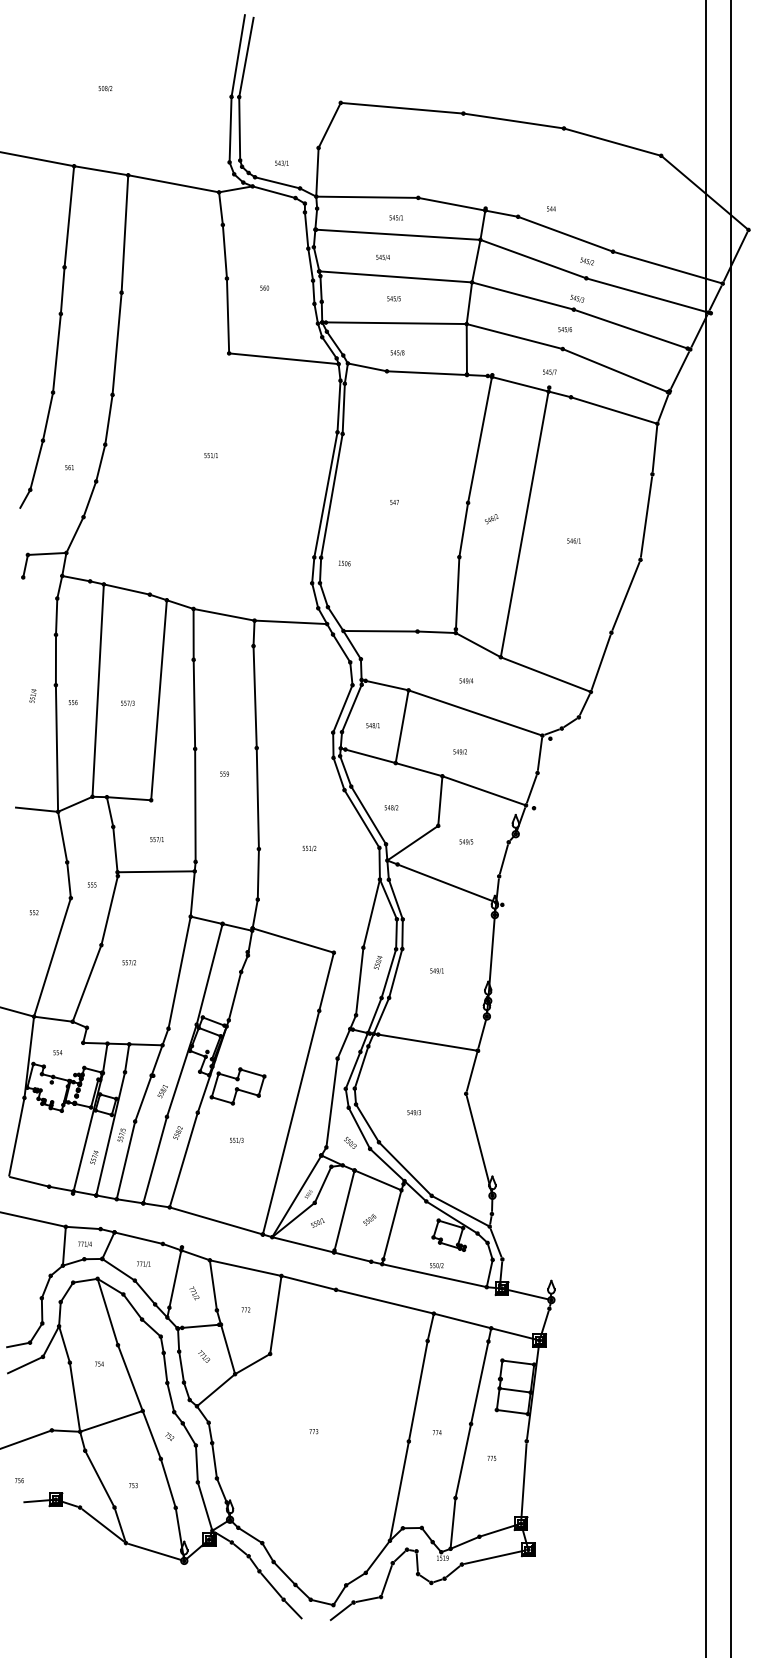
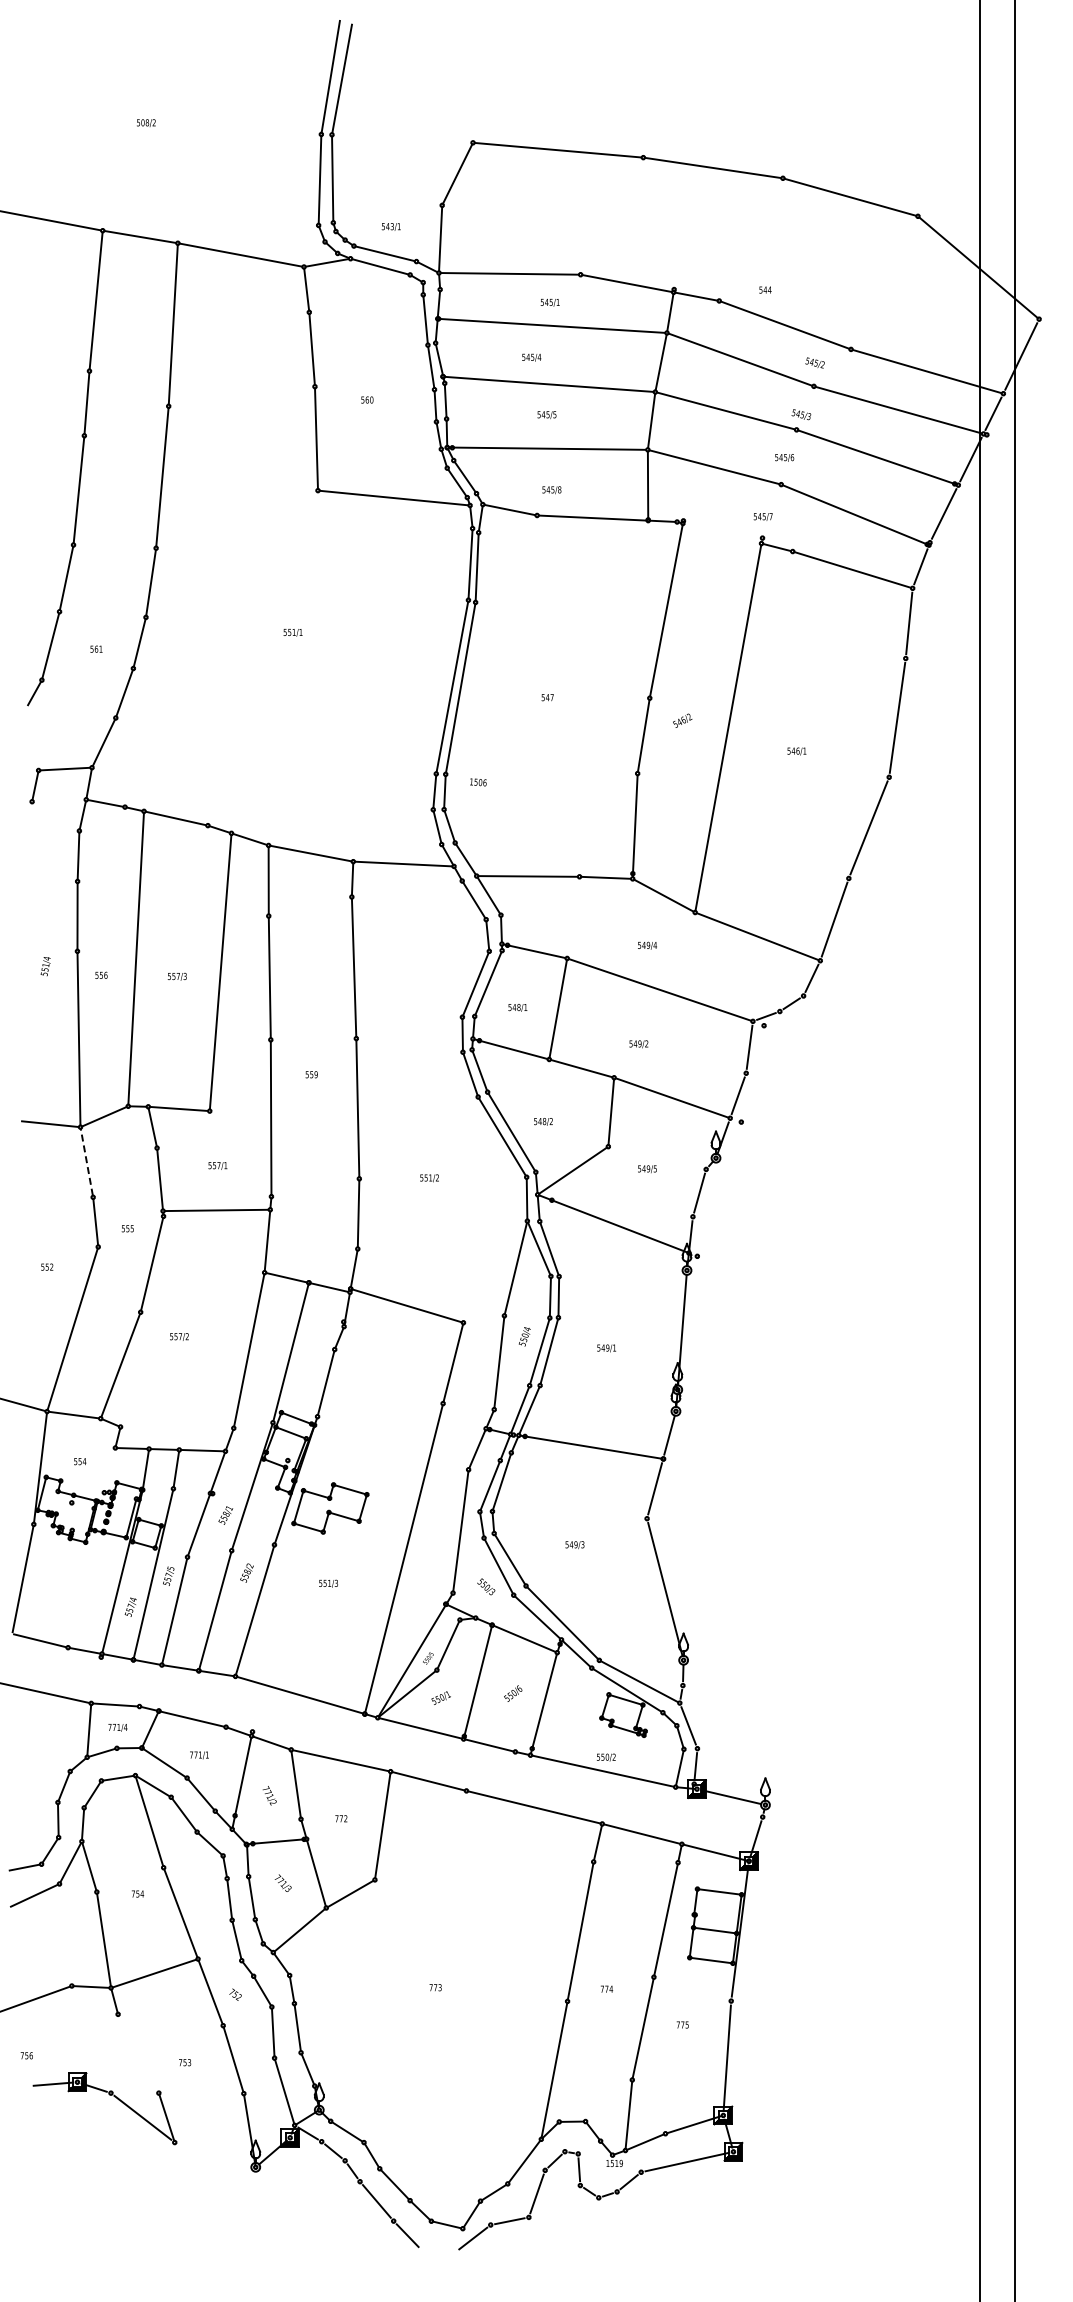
line: (519, 384) -> (721, 533), removed
line: (62, 837) -> (86, 1162), solid -> dashed
line: (99, 1478) -> (138, 2053), removed
line: (155, 1551) -> (215, 2154), removed

